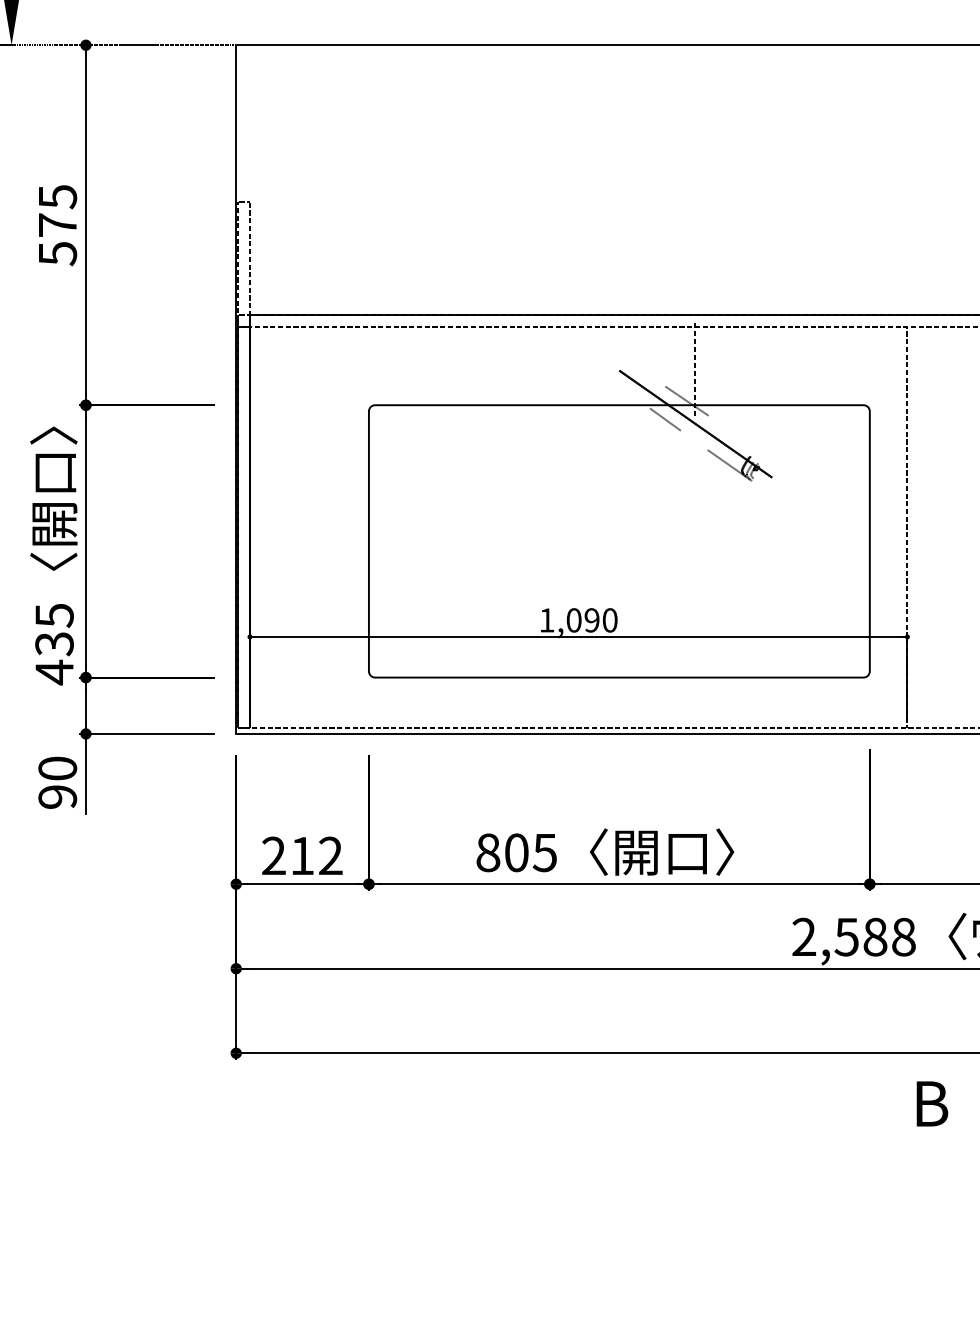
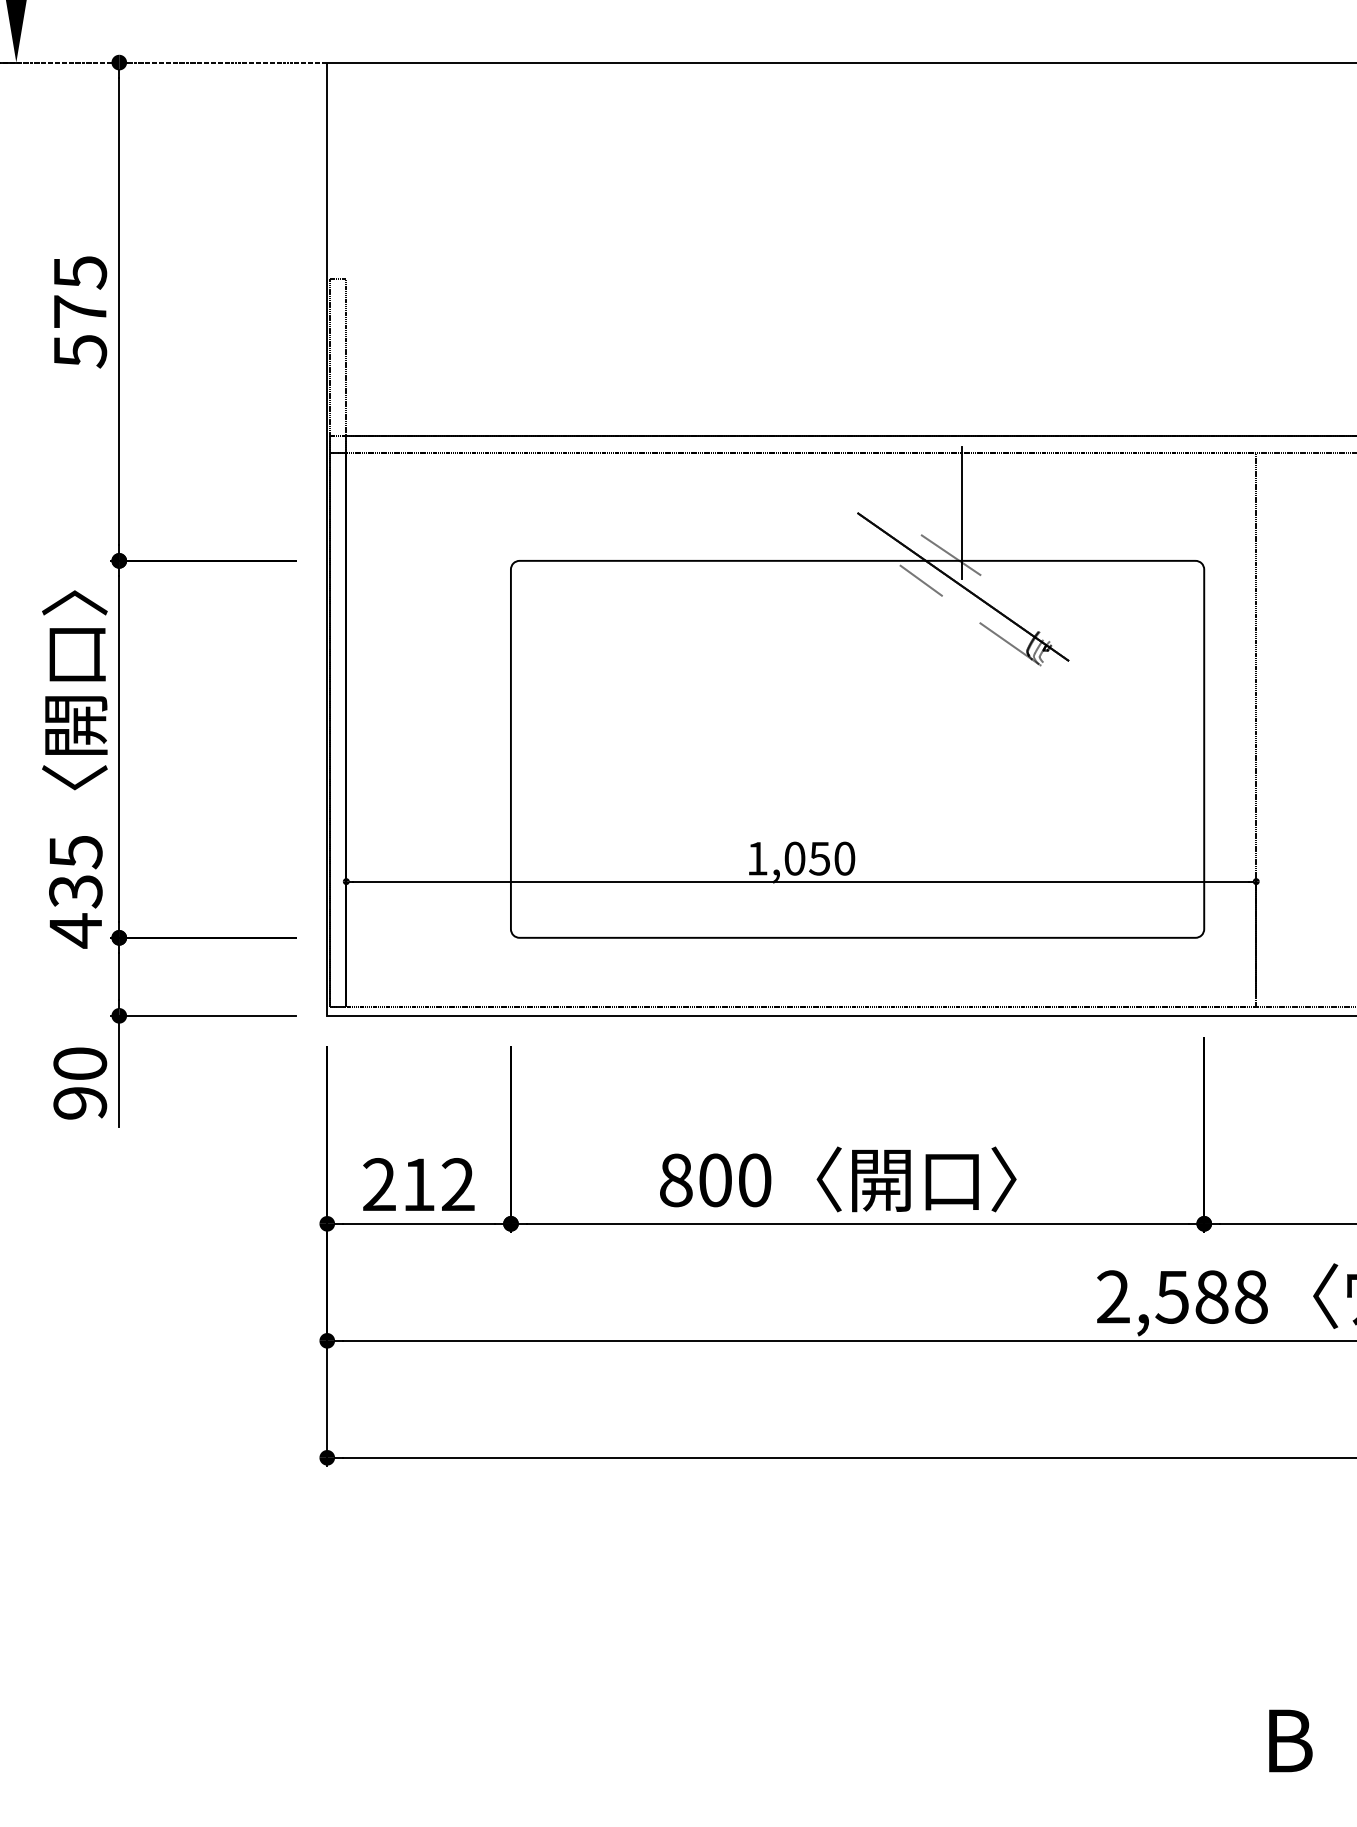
line: (694, 370) -> (961, 513), dashed -> solid
text: (591, 620) -> (819, 858), 1,090 -> 1,050
text: (544, 852) -> (754, 1180), 805 -> 800
text: (932, 1103) -> (1290, 1740), moved

